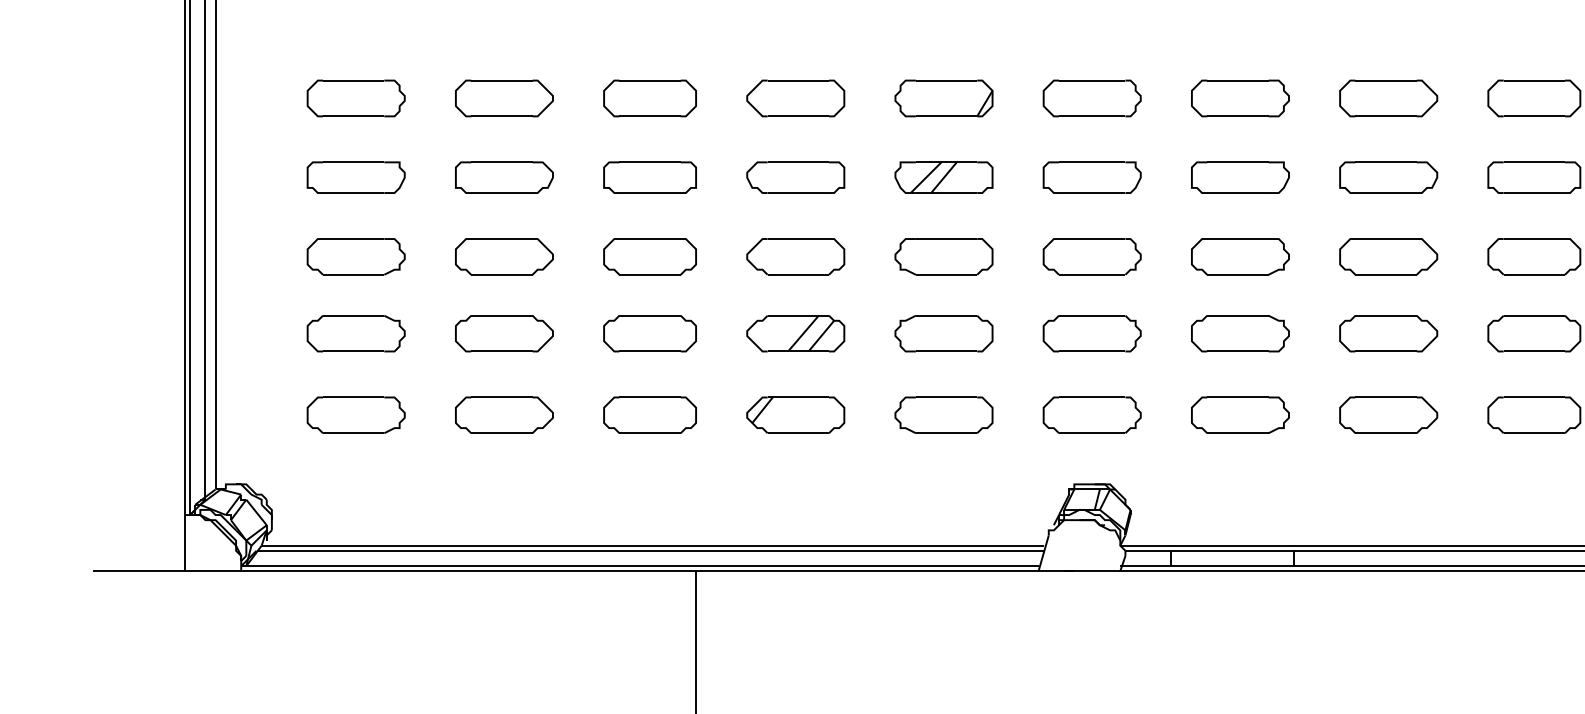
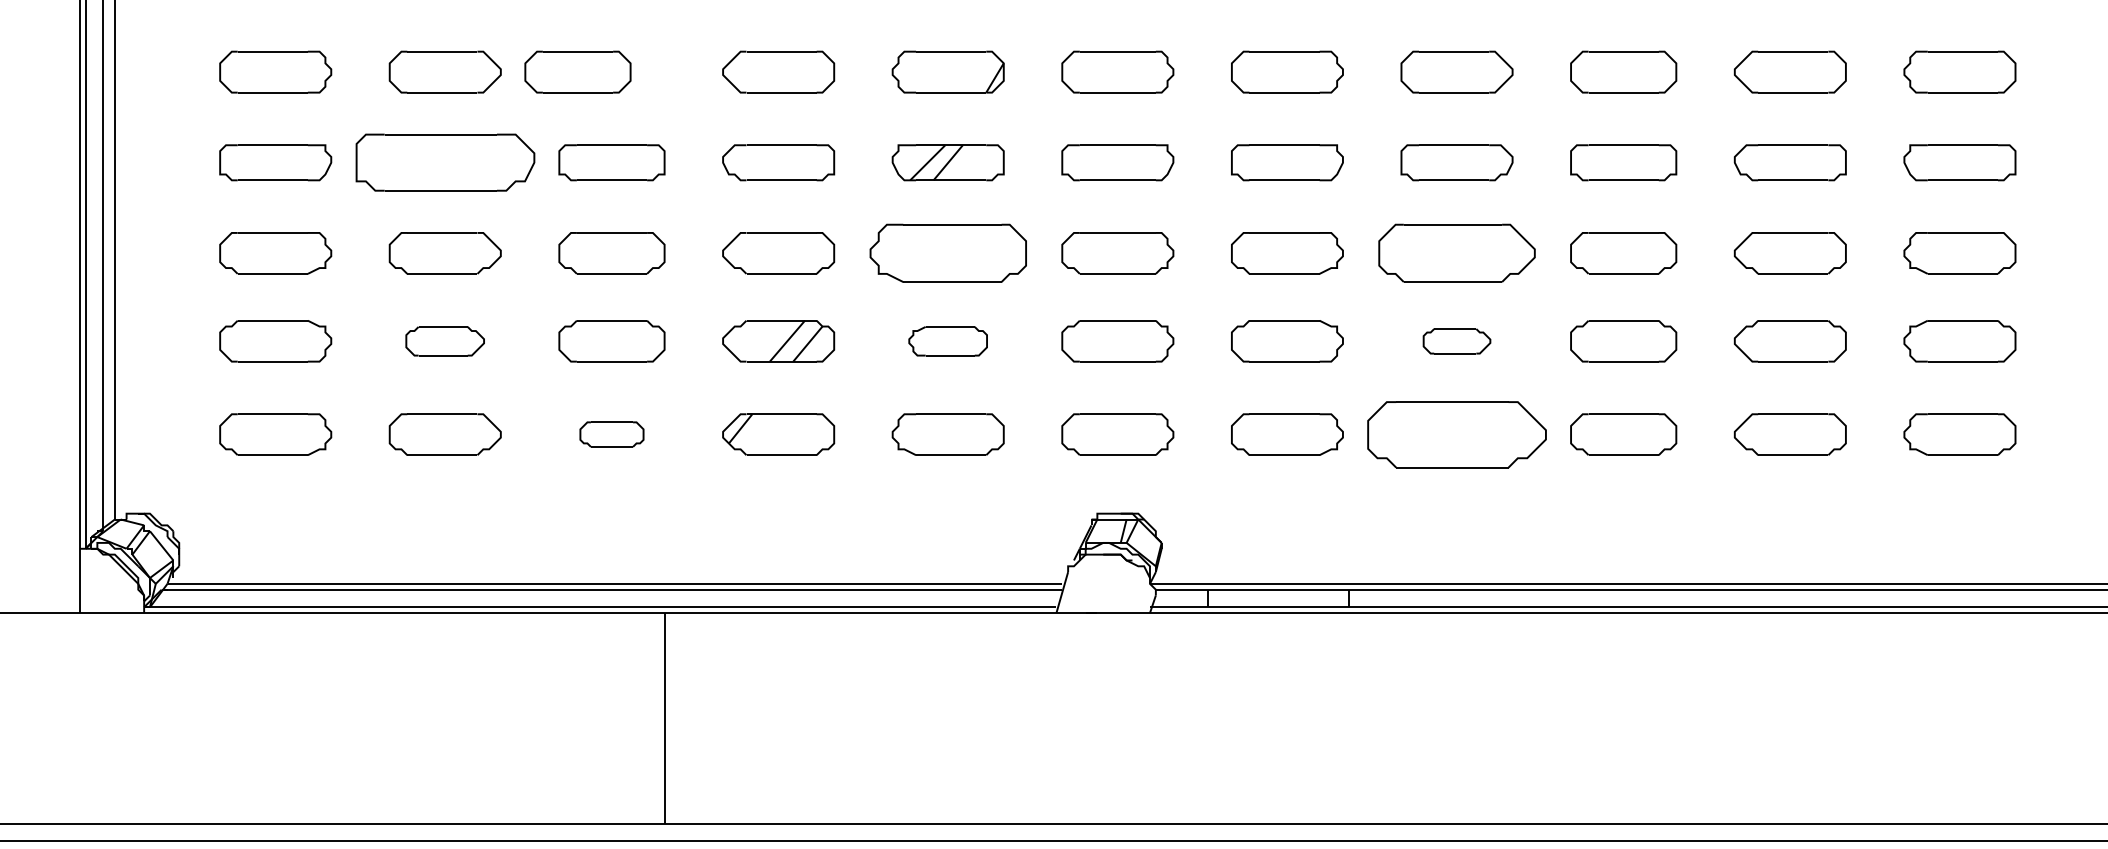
part: (649, 97) -> (577, 71), moved
part: (503, 177) -> (444, 162), size x1.6
part: (943, 256) -> (947, 253), size x1.4
part: (1388, 256) -> (1456, 253), size x1.4
part: (503, 333) -> (444, 341), size x0.7
part: (943, 333) -> (947, 341), size x0.7
part: (1388, 333) -> (1456, 341), size x0.6
part: (649, 415) -> (611, 434), size x0.6
part: (1388, 415) -> (1456, 434), size x1.6

